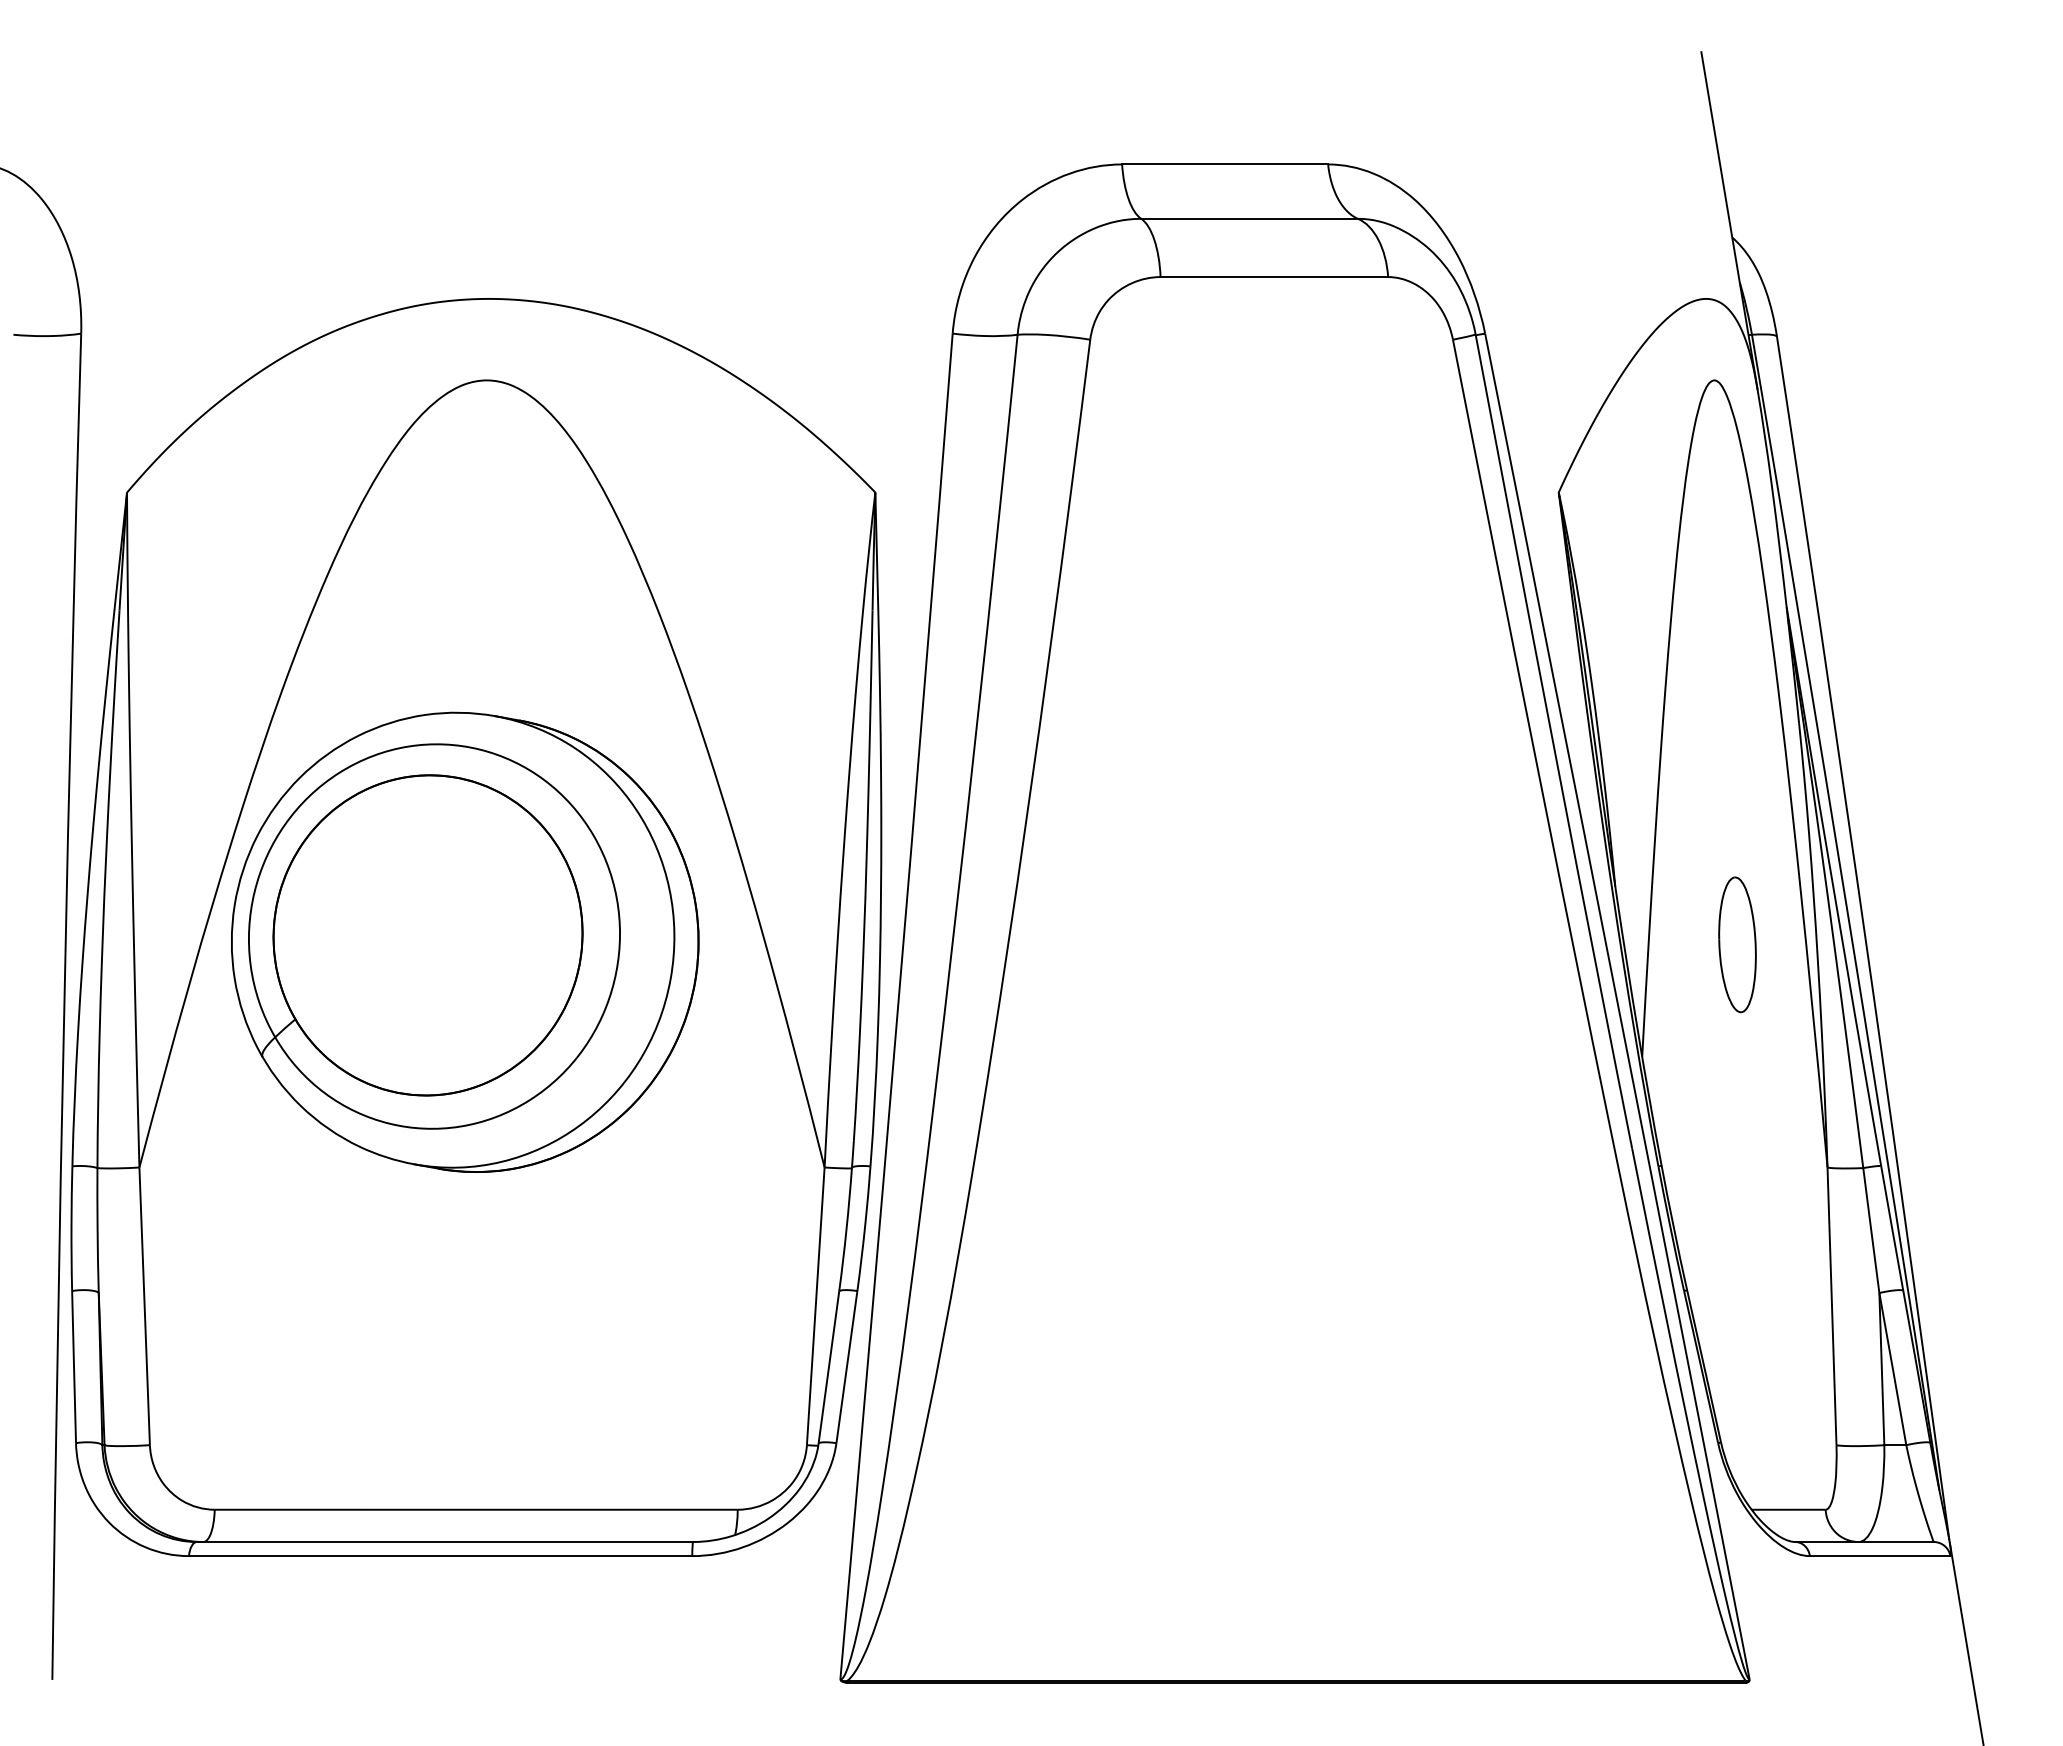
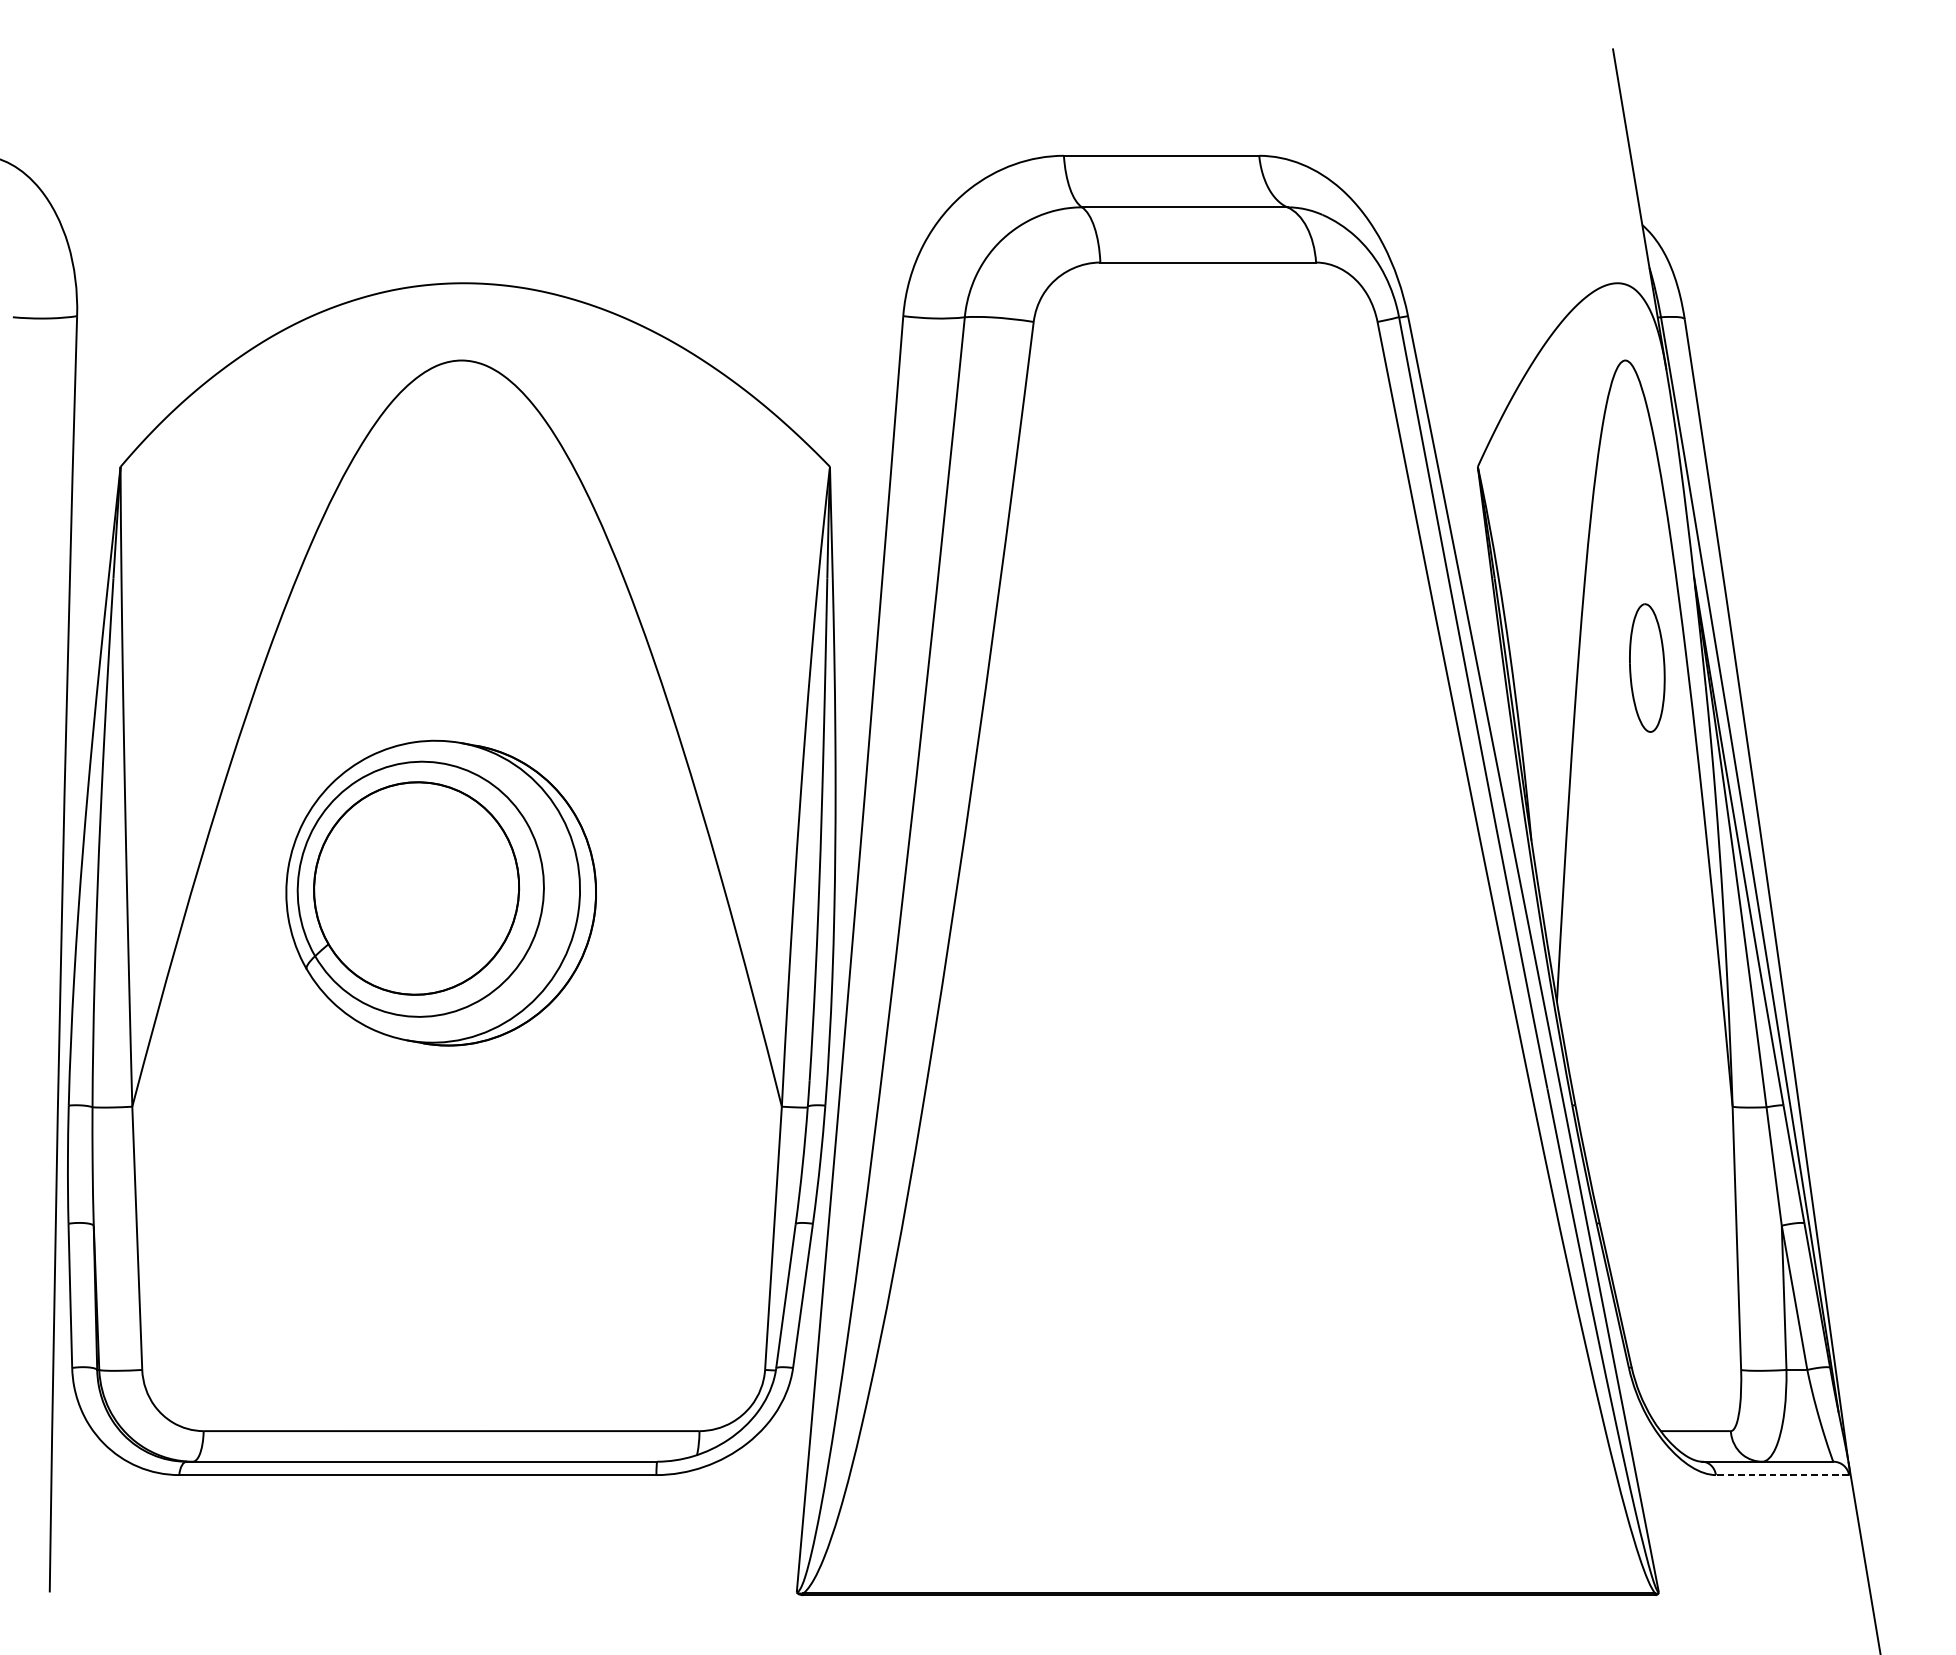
part: (465, 941) -> (441, 892), size x0.7
part: (1737, 944) -> (1647, 667), moved
line: (1879, 1556) -> (1781, 1475), solid -> dashed

